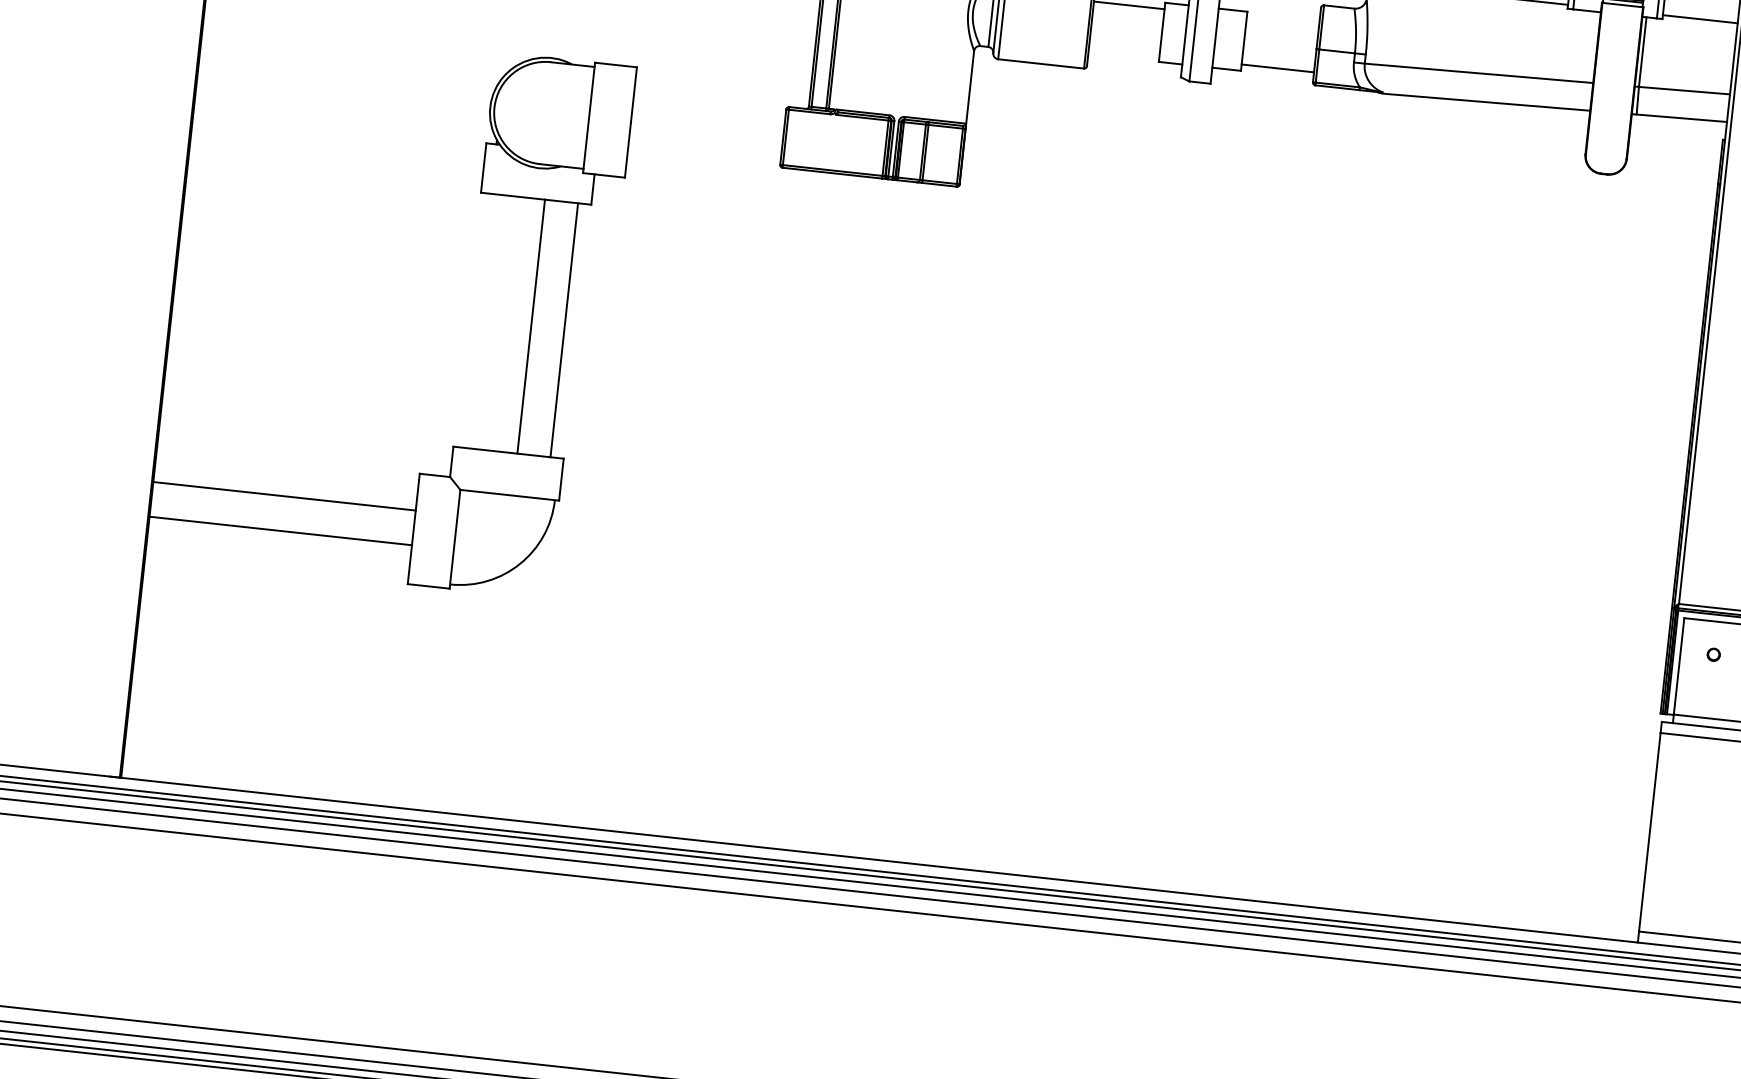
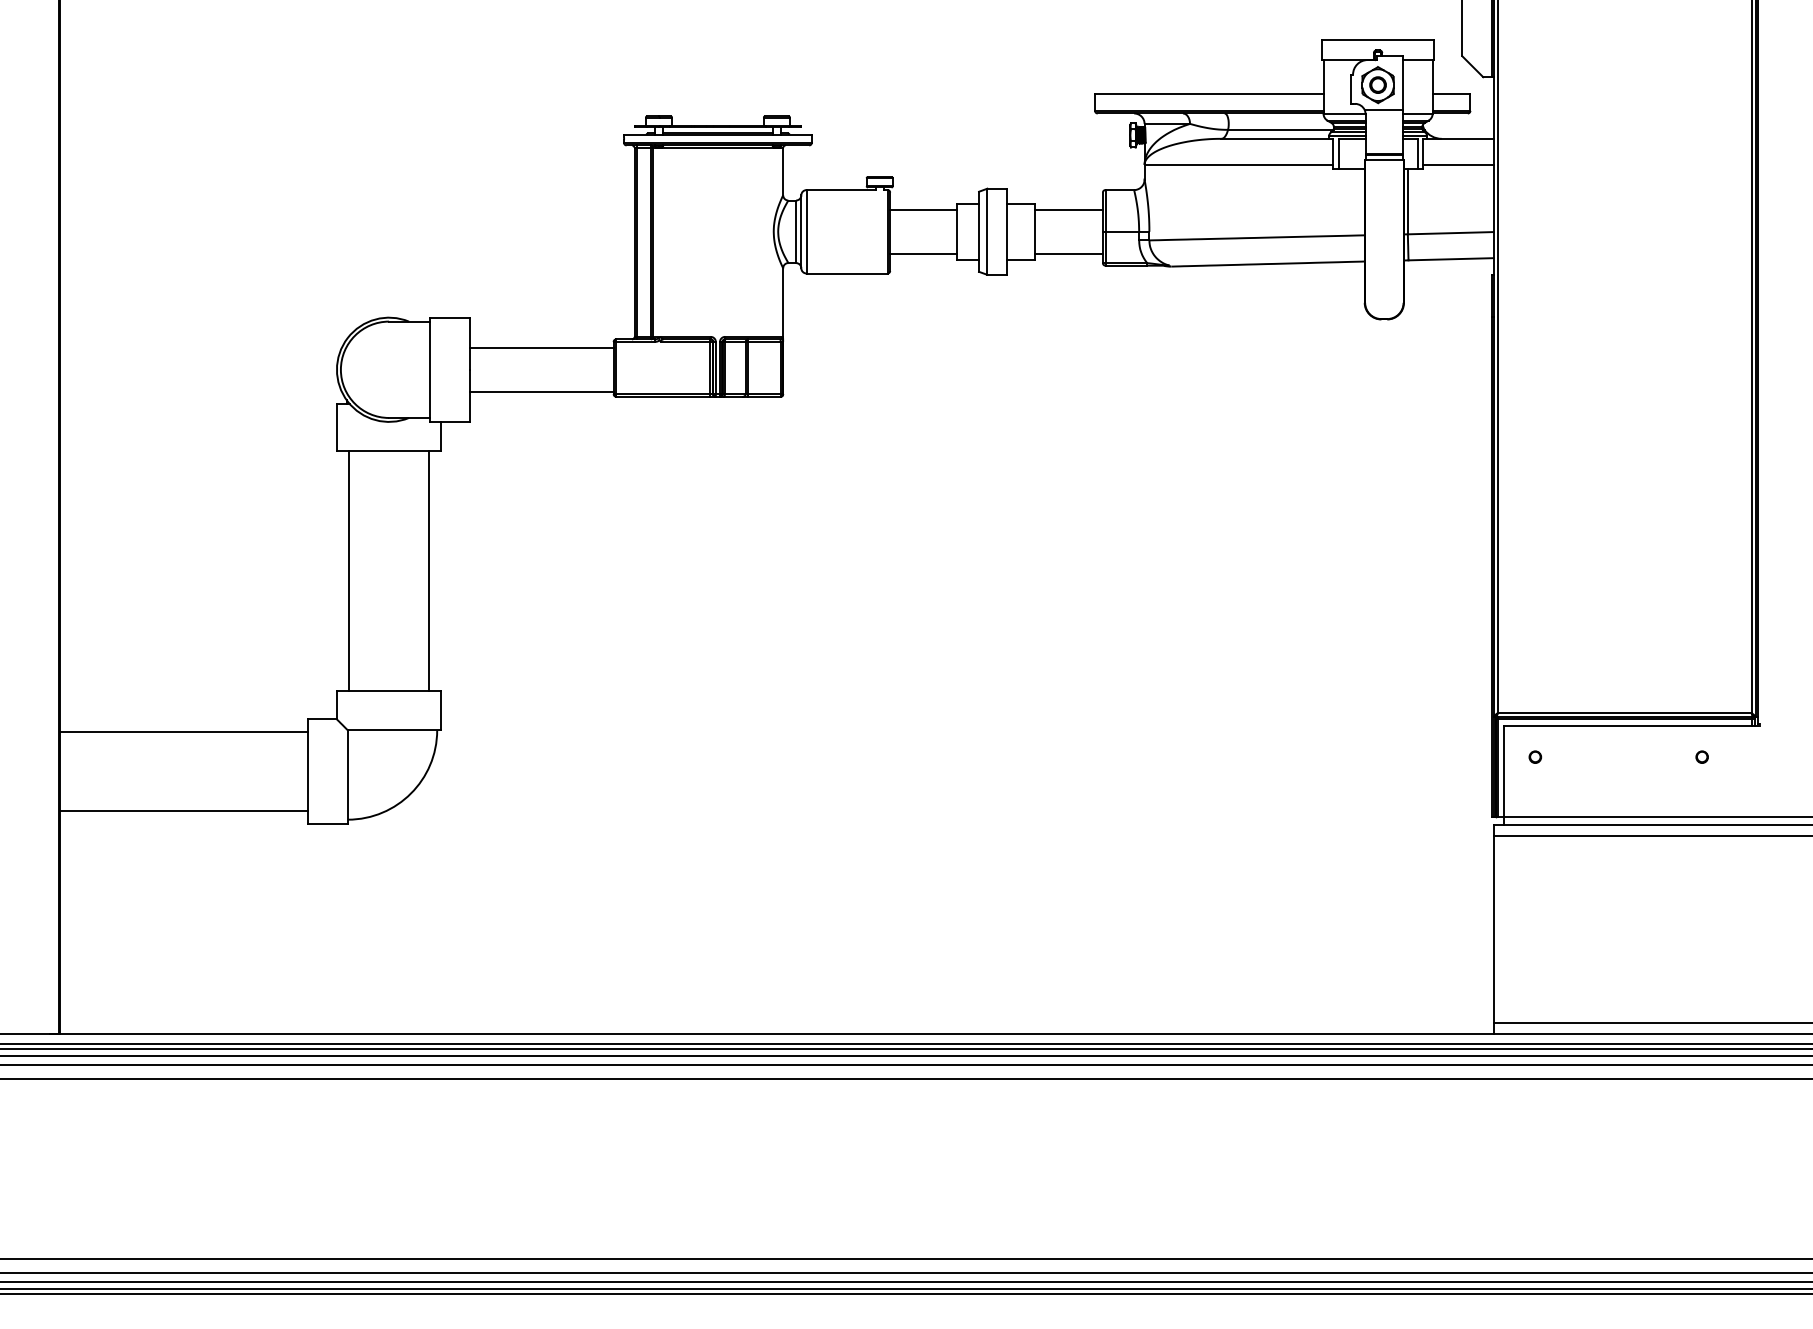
line: (1282, 21) -> (1068, 209), added
line: (1124, 51) -> (923, 253), added
line: (709, 107) -> (541, 347), added
line: (704, 153) -> (541, 391), added
line: (531, 326) -> (349, 570), moved
line: (284, 496) -> (184, 811), moved
line: (281, 530) -> (184, 731), moved

